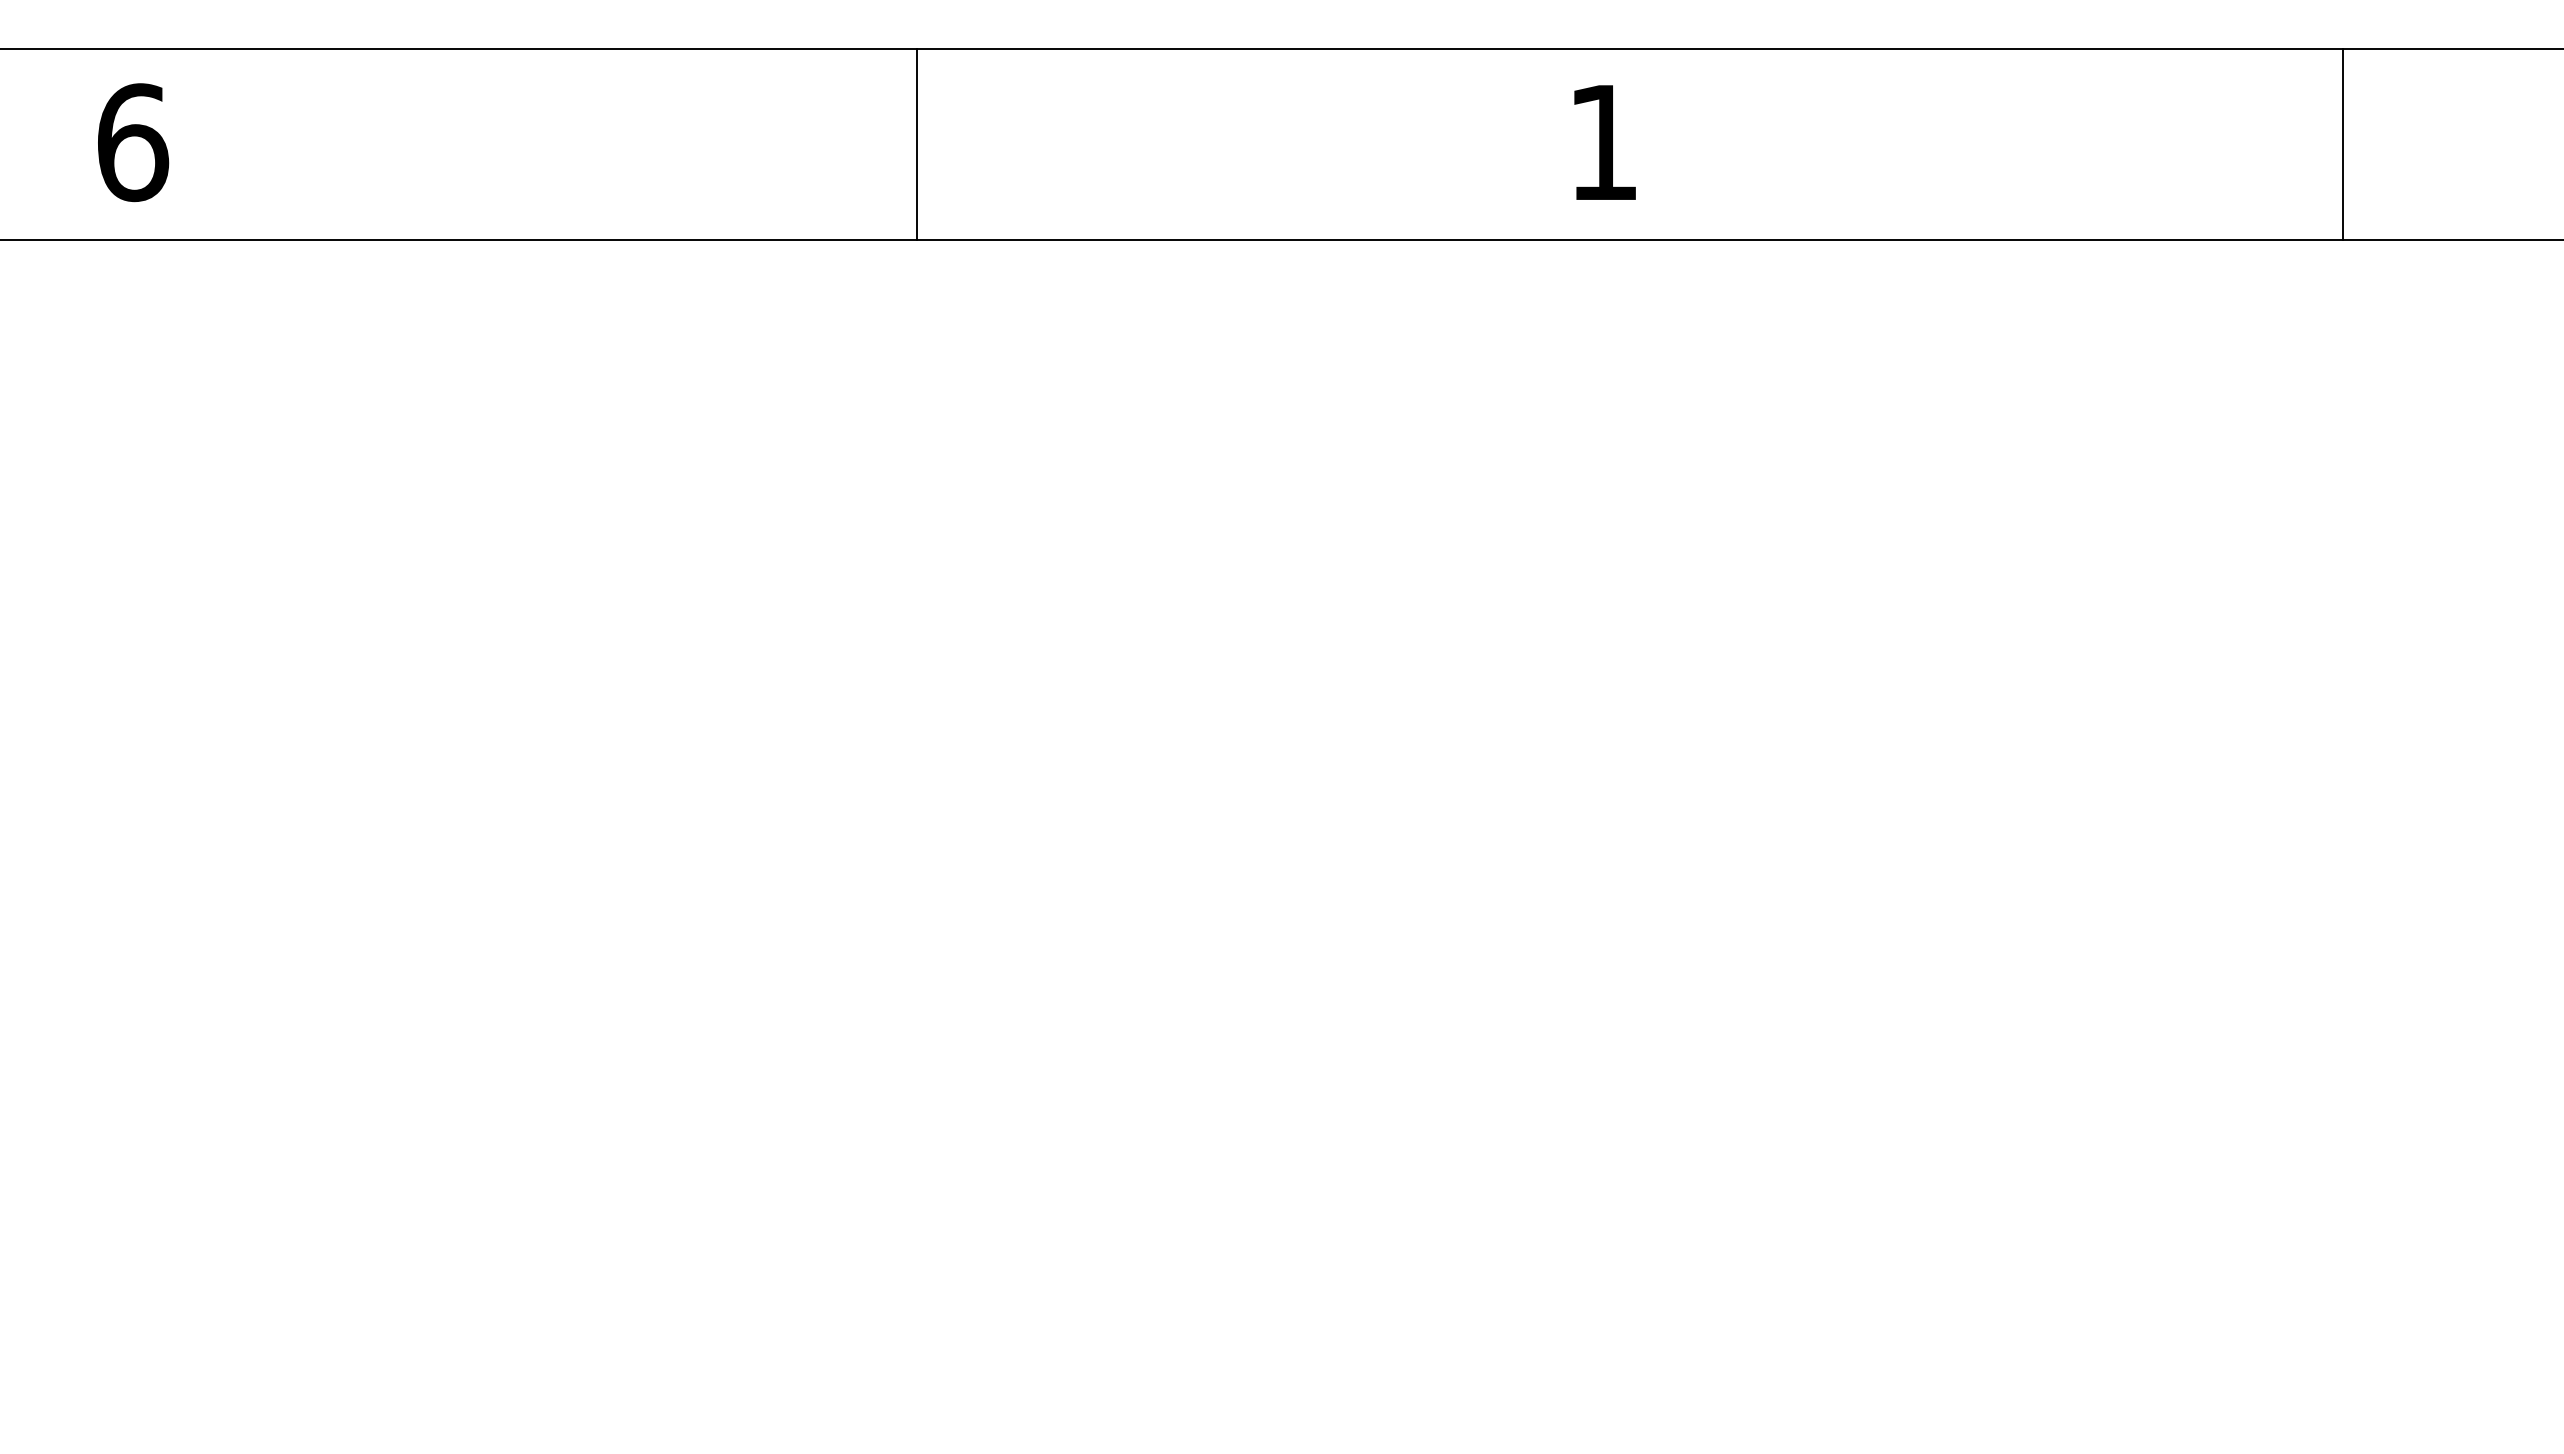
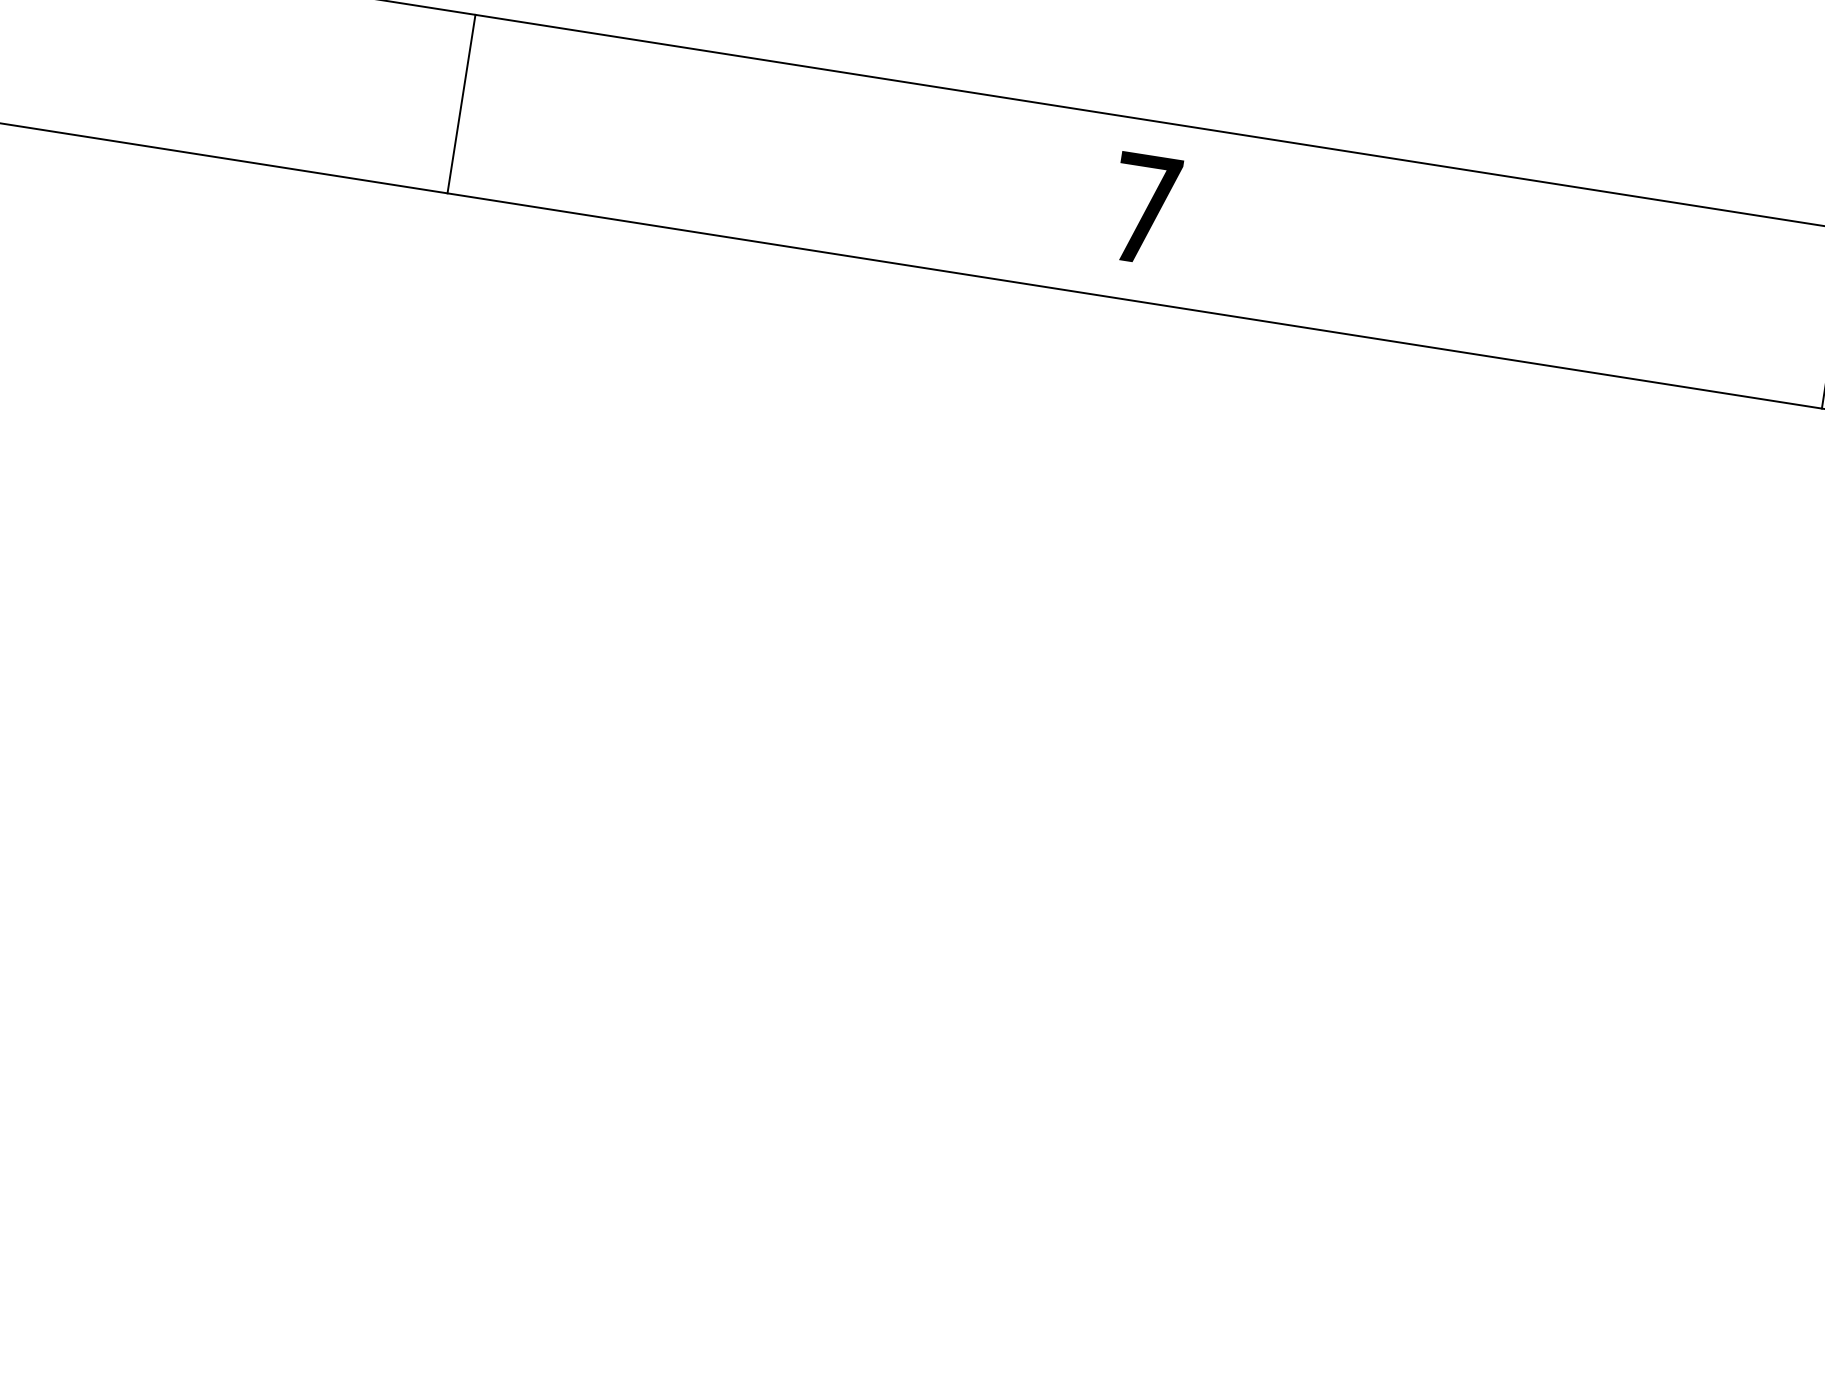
text: (1603, 142) -> (1144, 209), 1 -> 7
line: (916, 144) -> (461, 104), moved

